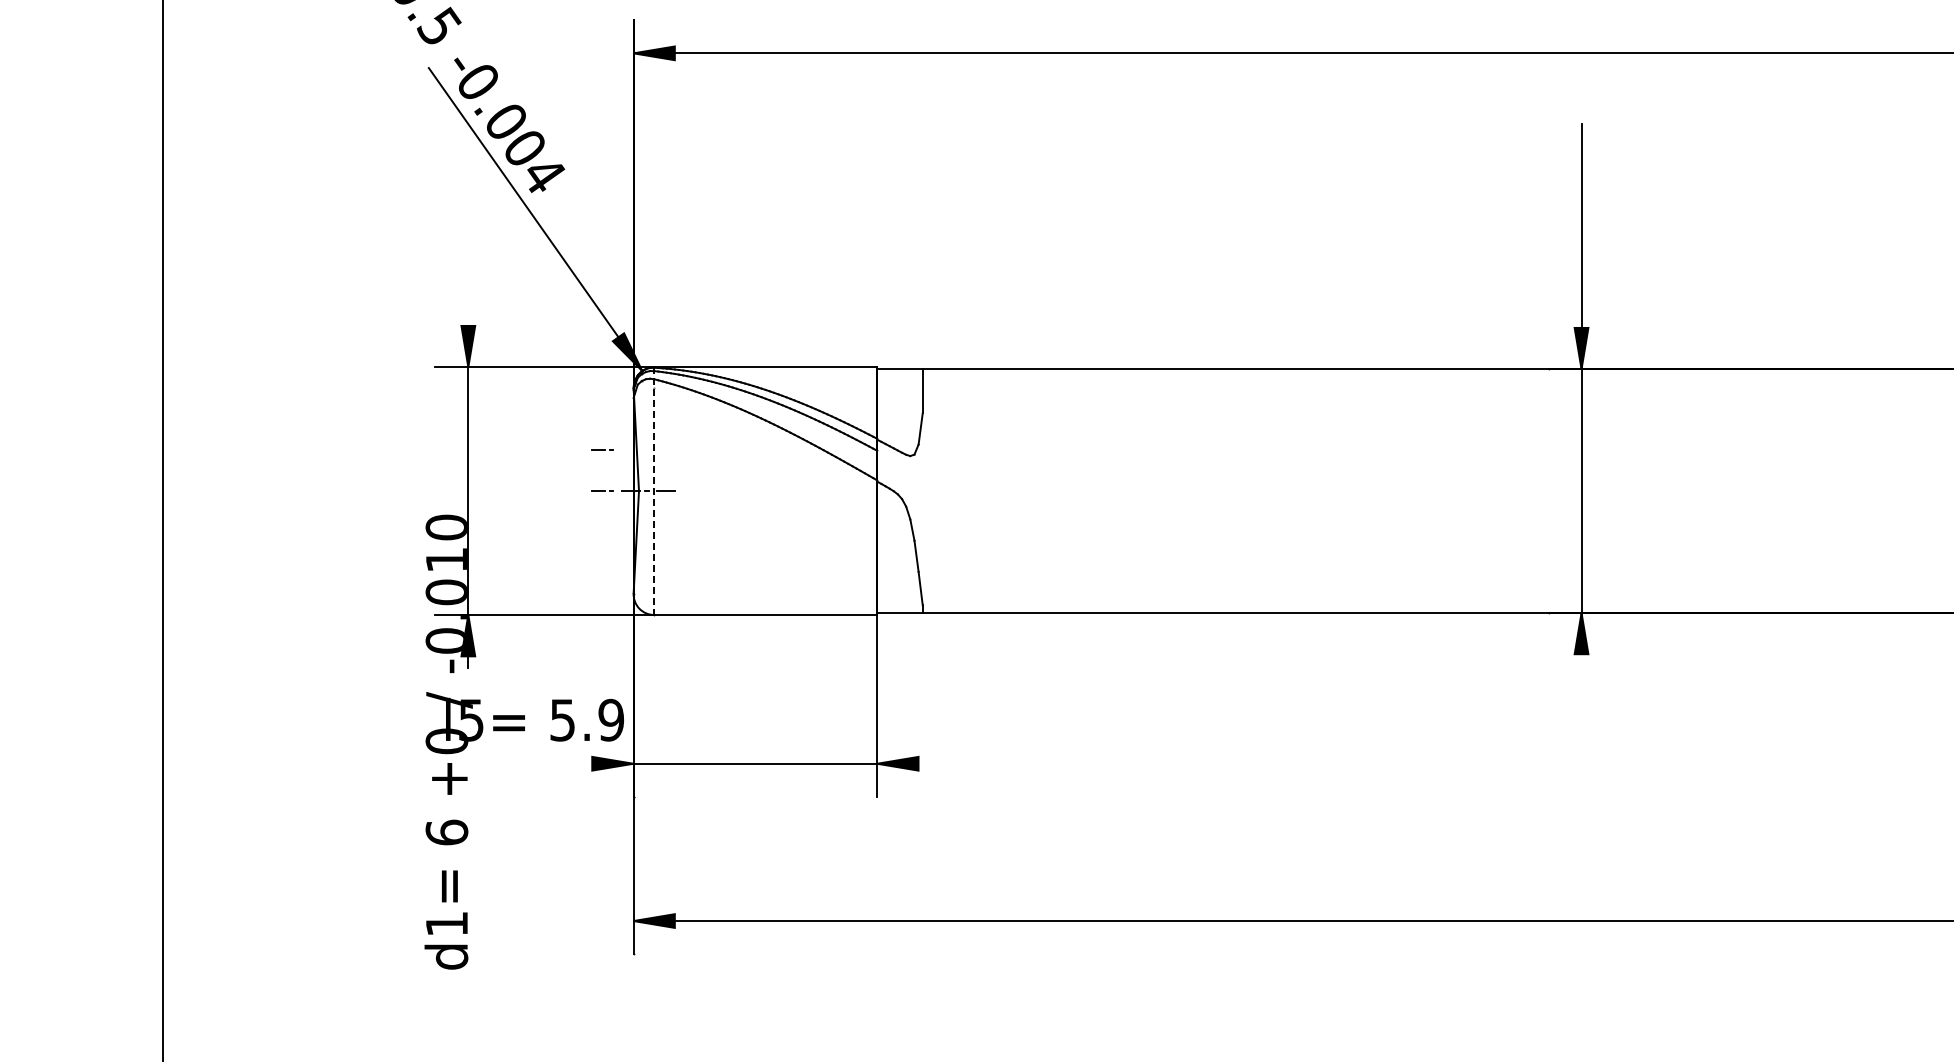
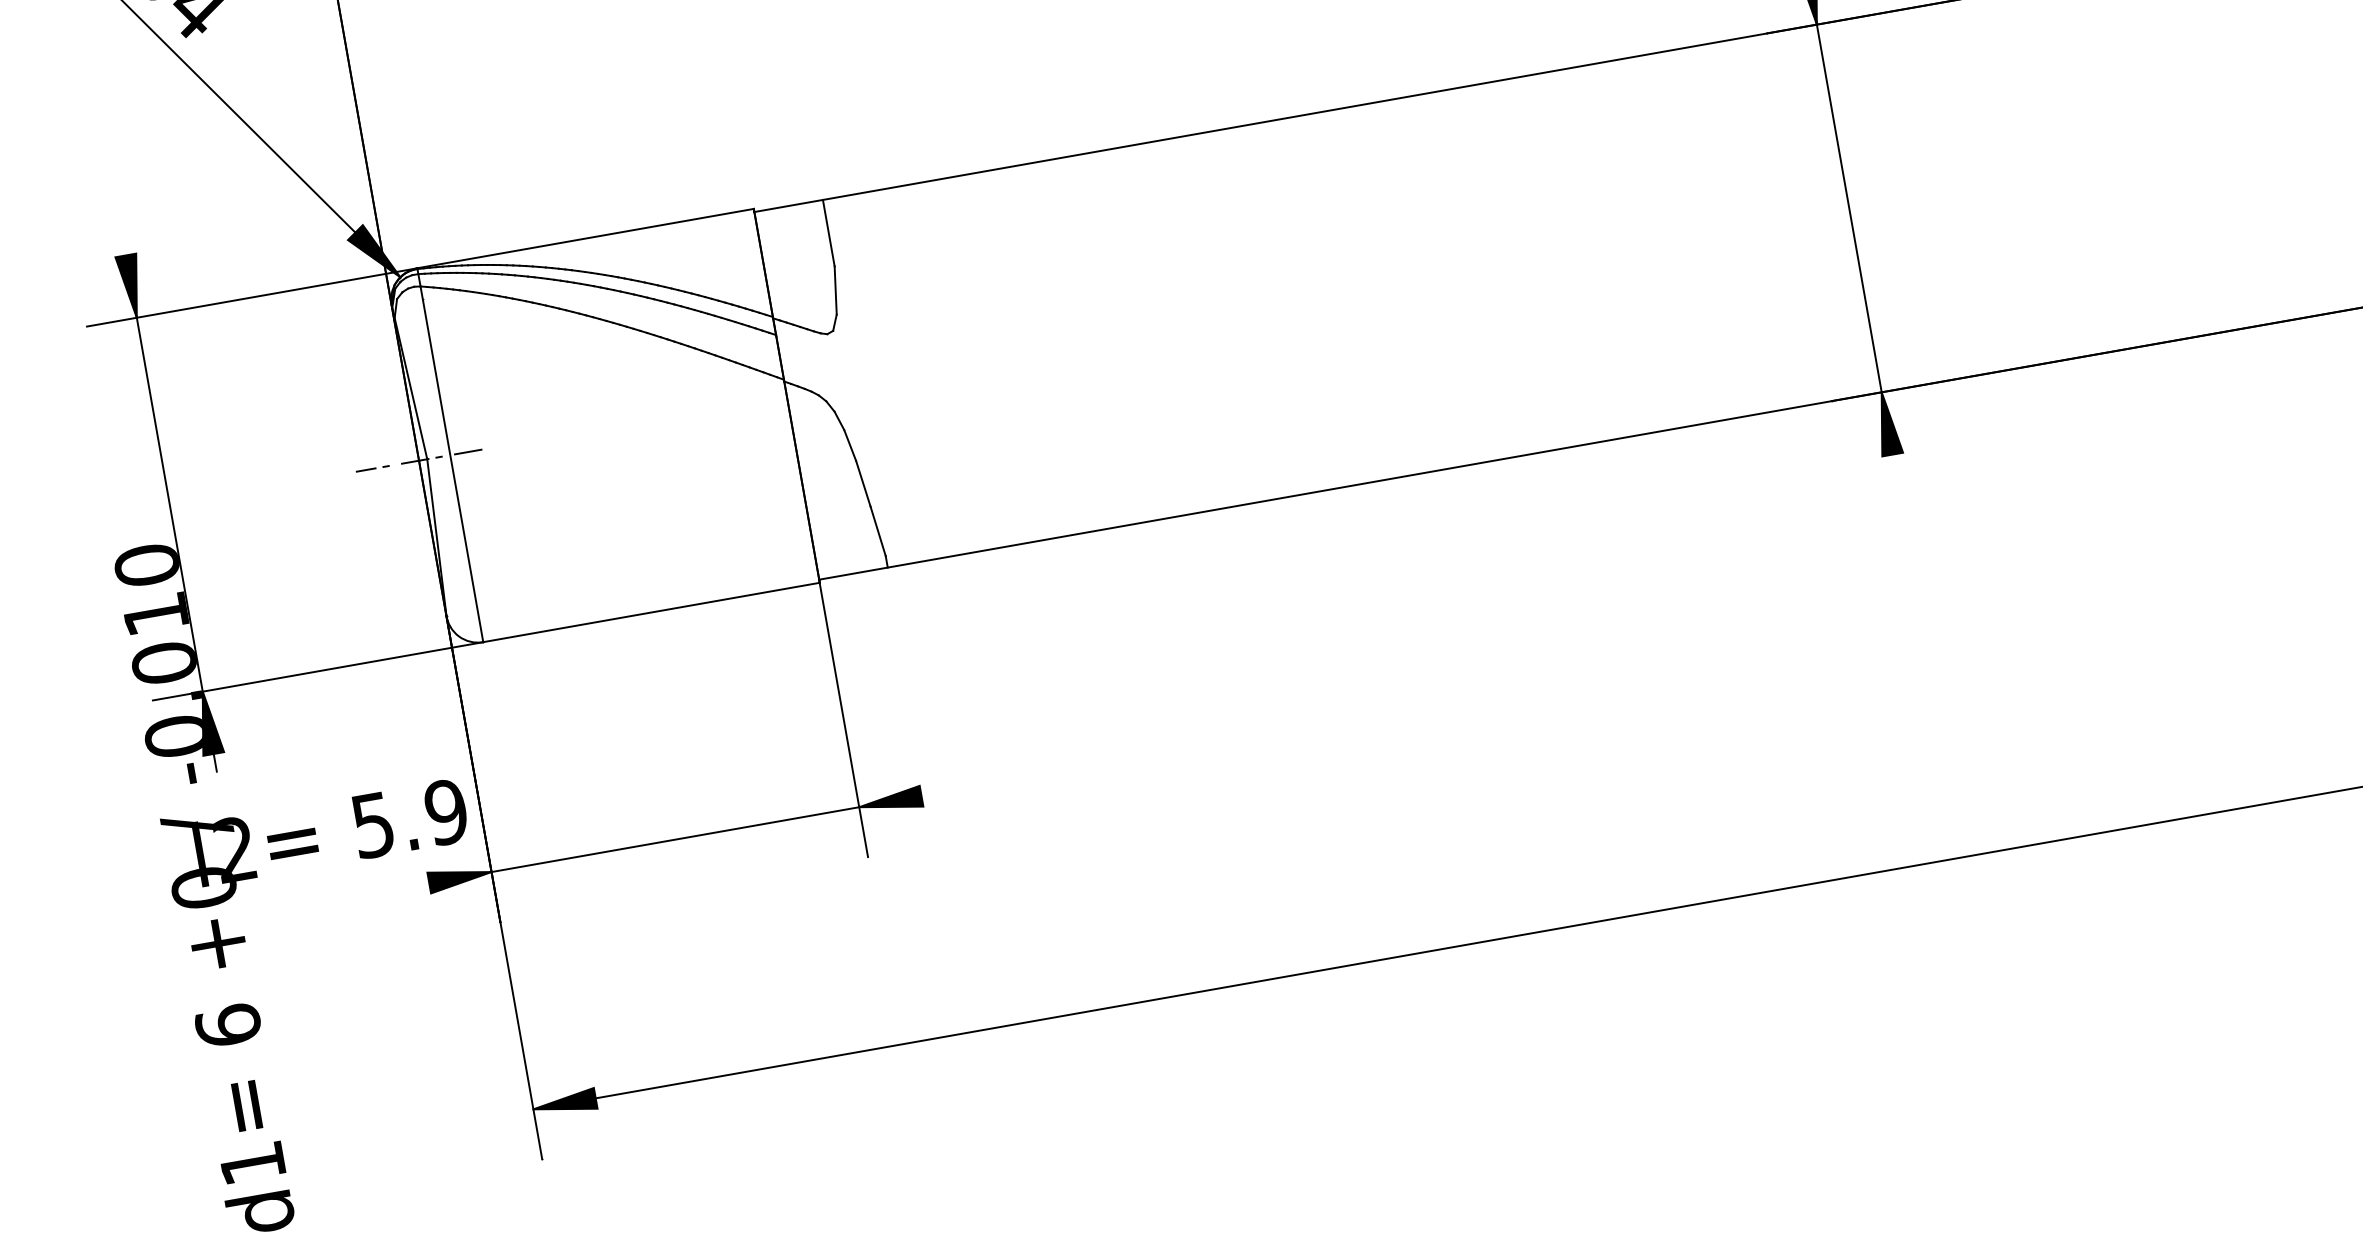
line: (602, 449) -> (361, 406), removed
line: (654, 491) -> (450, 455), dashed -> solid
text: (471, 719) -> (235, 848), l5= -> l2=

